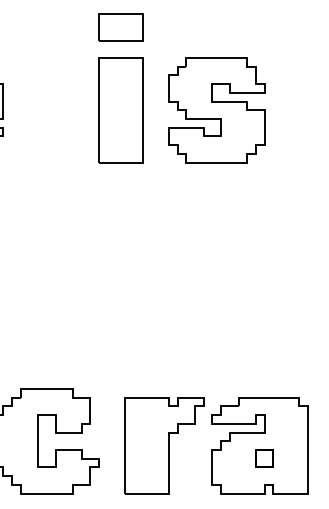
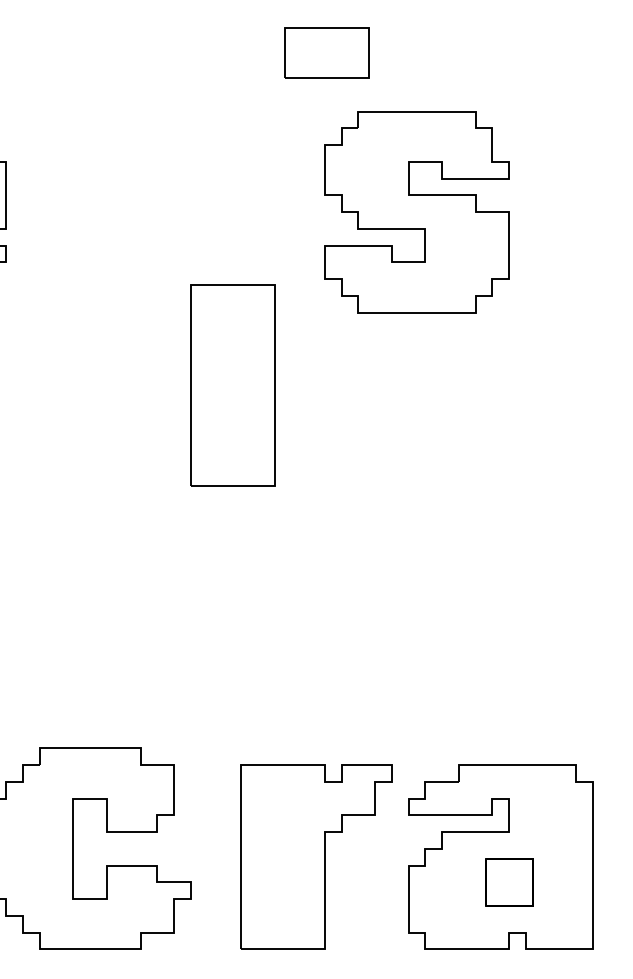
part: (120, 27) -> (326, 52), moved
part: (120, 110) -> (231, 385), moved
part: (264, 458) -> (508, 881), size x1.4

